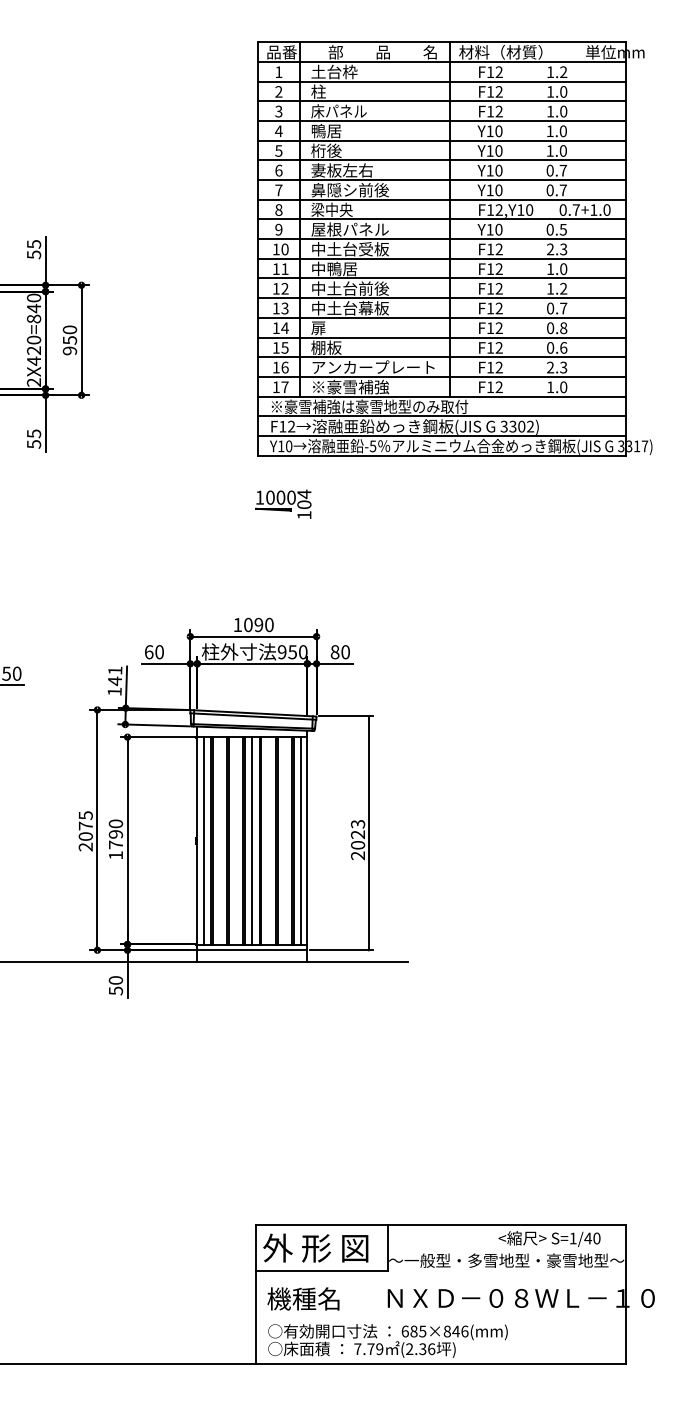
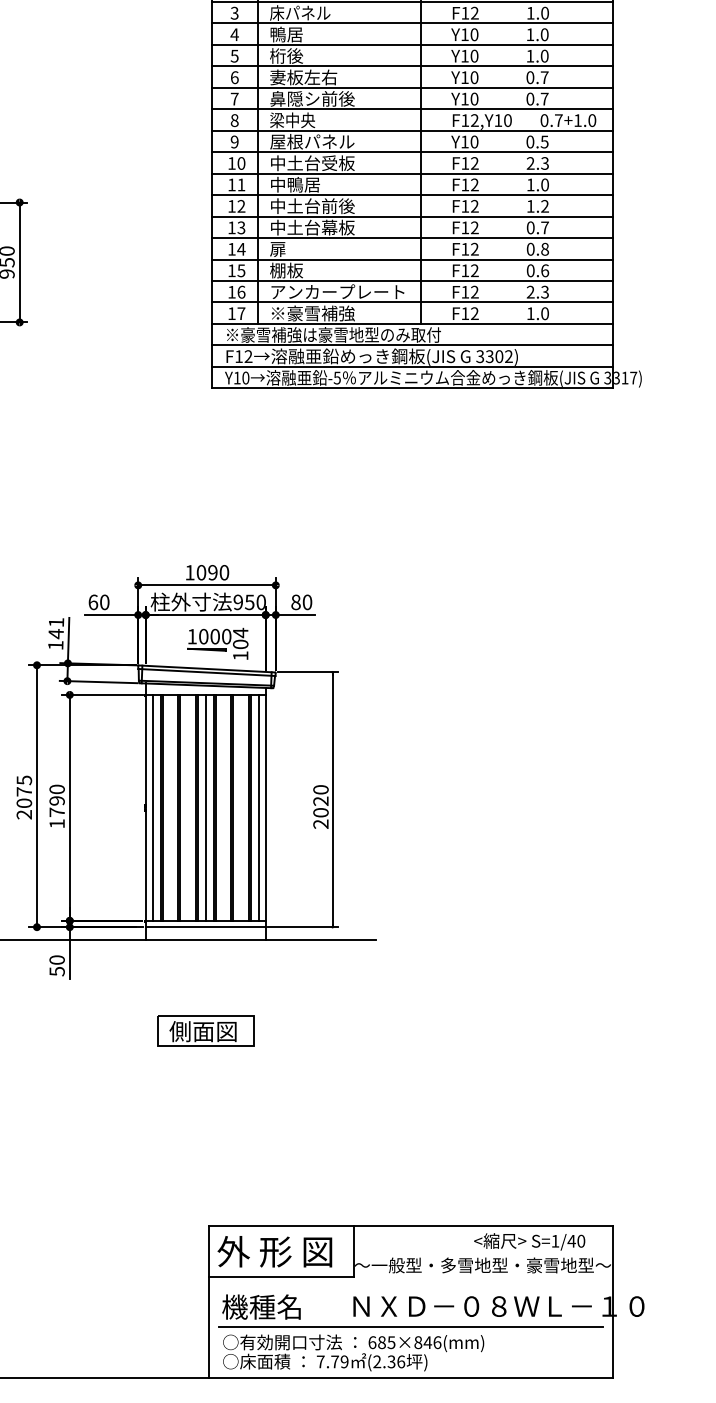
part: (283, 503) -> (217, 643), moved
text: (358, 823) -> (321, 789), 2023 -> 2020
part: (252, 1045) -> (205, 1030), added
line: (440, 1317) -> (410, 1327), added

